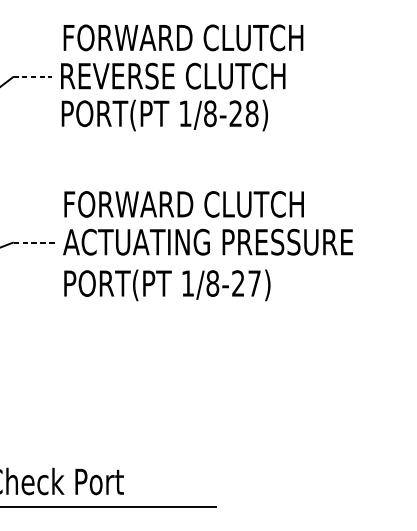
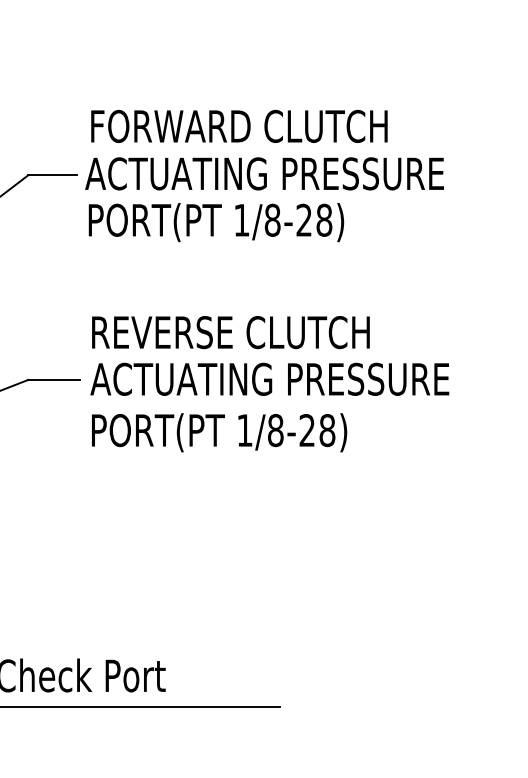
text: (203, 75) -> (264, 173), REVERSE CLUTCH -> ACTUATING PRESSURE
line: (32, 77) -> (52, 175), dashed -> solid
text: (185, 204) -> (241, 332), FORWARD CLUTCH -> REVERSE CLUTCH
line: (34, 242) -> (54, 379), dashed -> solid
text: (254, 283) -> (327, 430), 1/8-27) -> 1/8-28)

